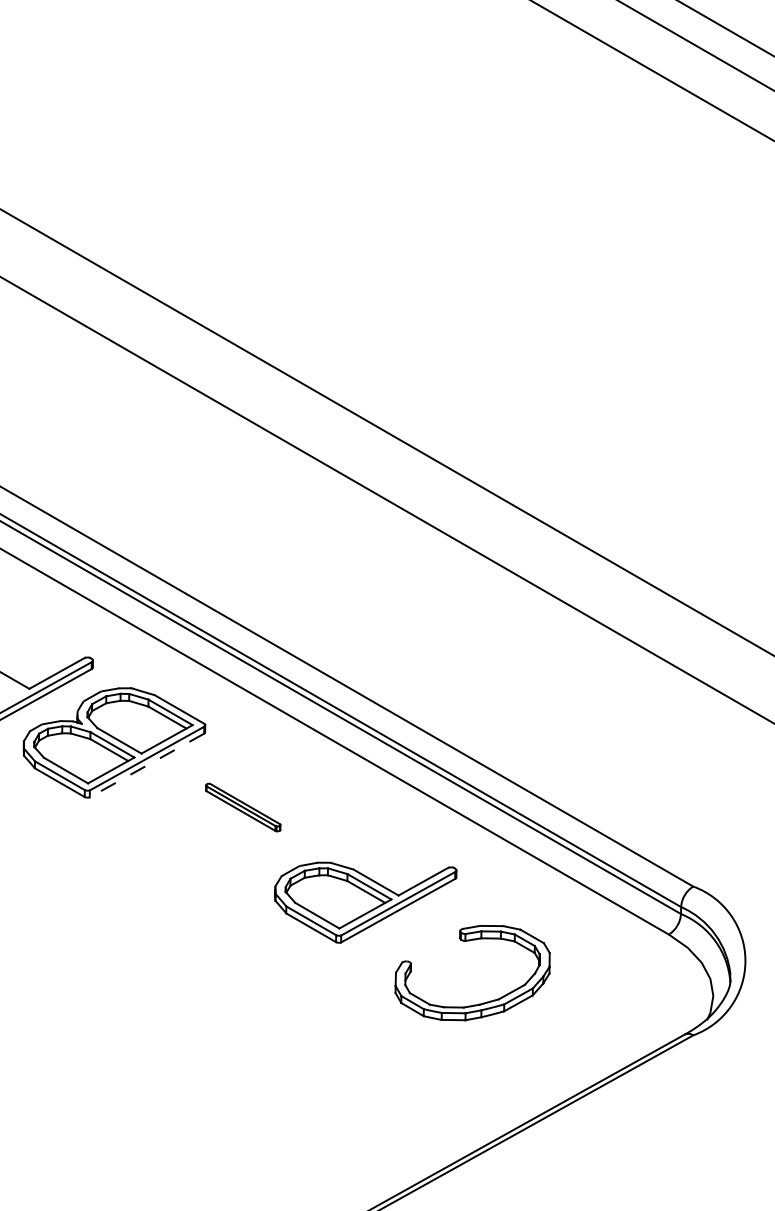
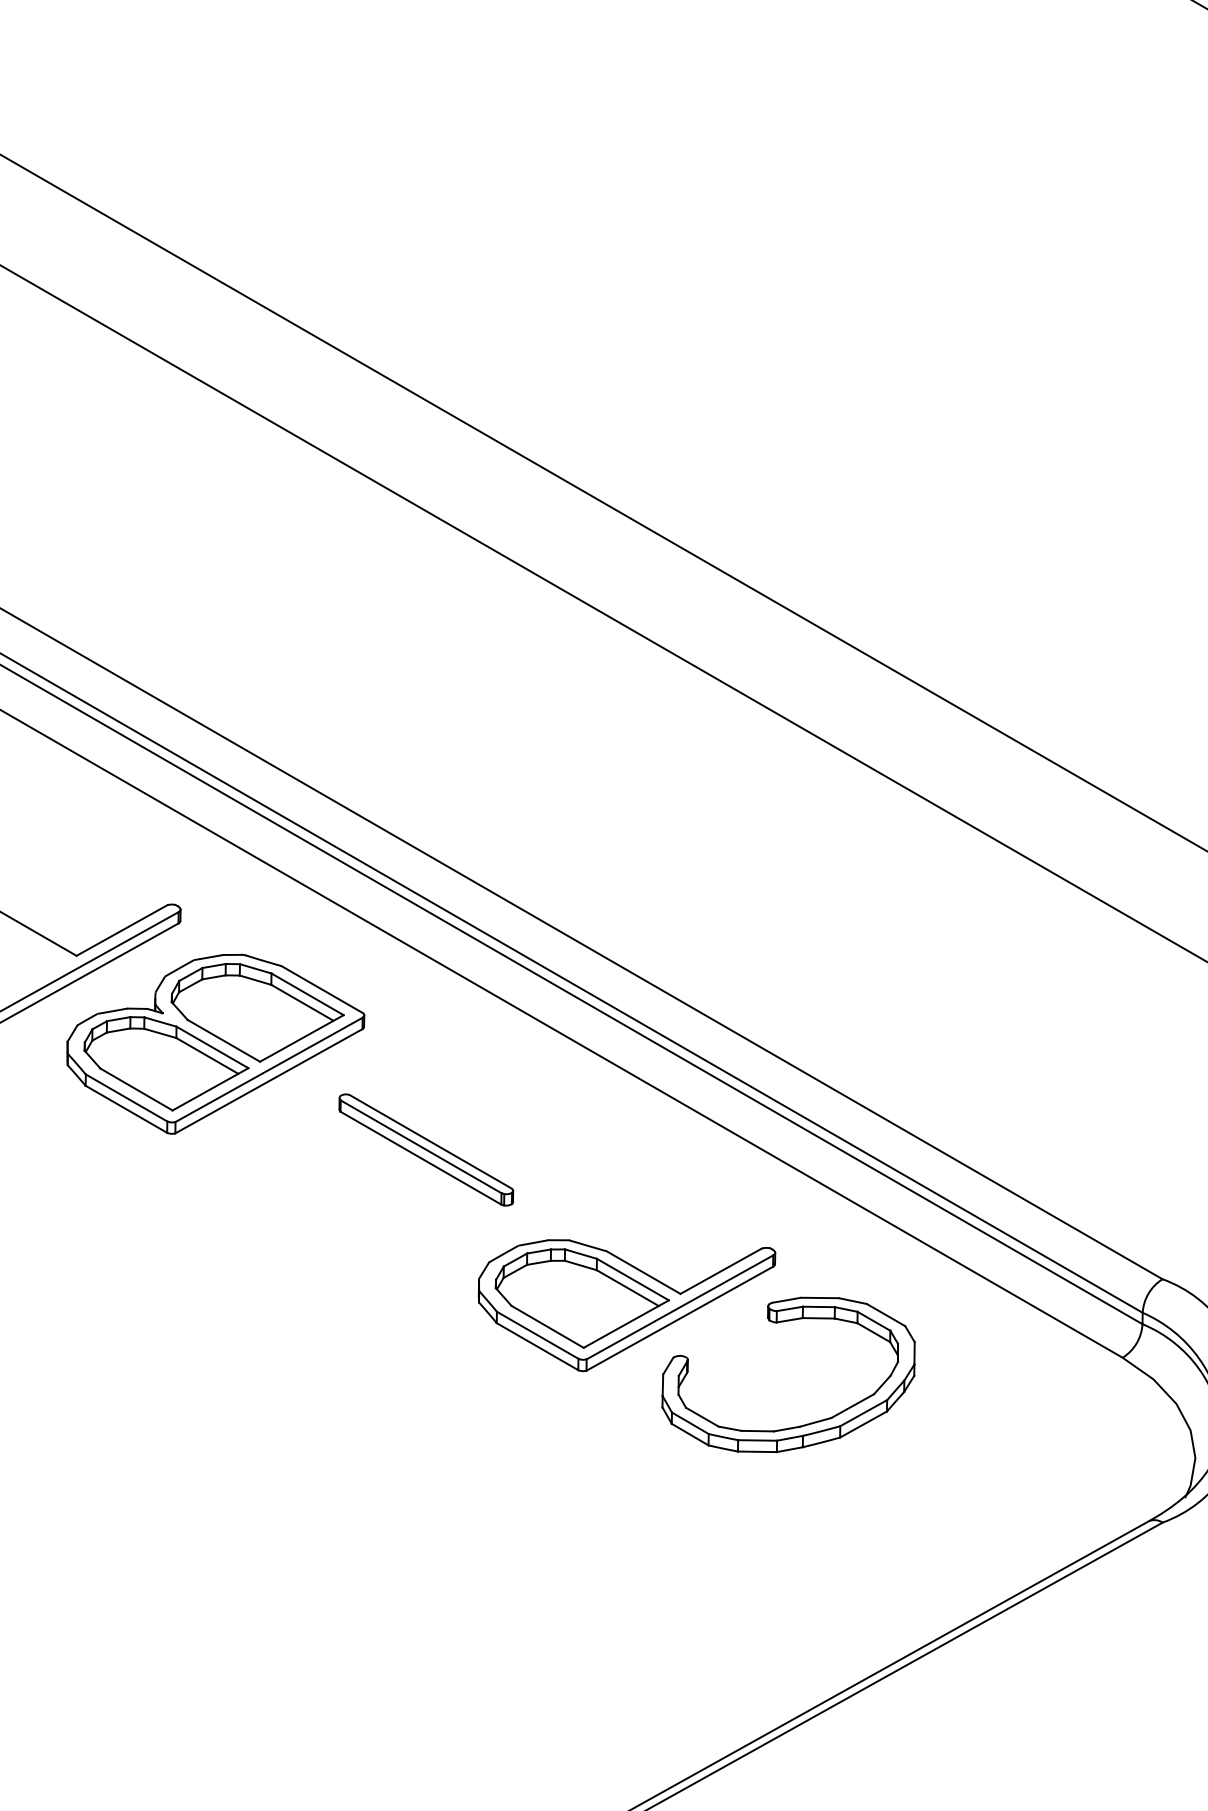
line: (146, 765) -> (268, 1081), dashed -> solid
part: (243, 807) -> (426, 1149), size x1.43
part: (479, 1003) -> (799, 1424), moved

